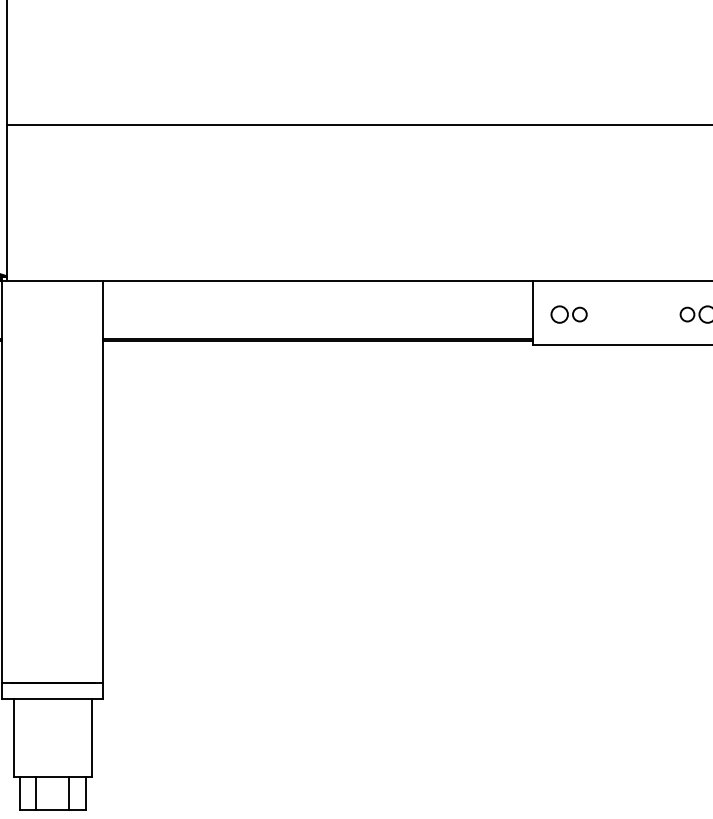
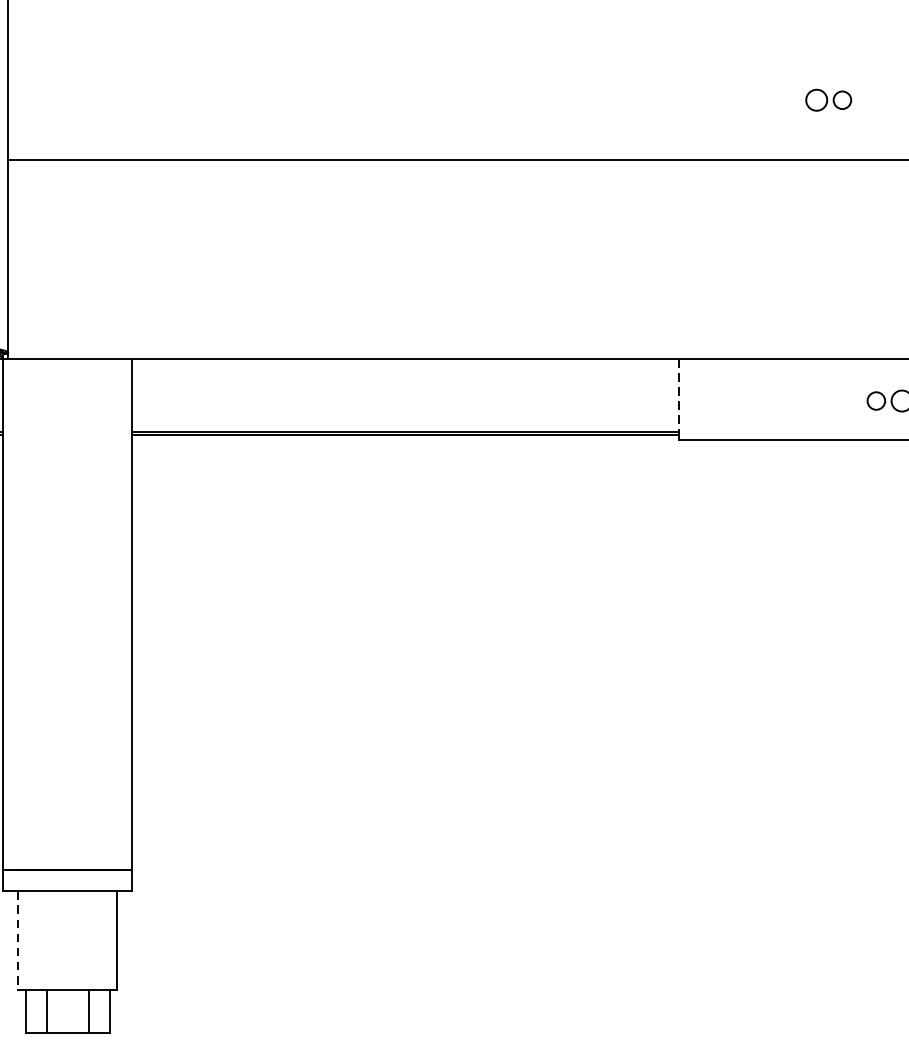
line: (532, 310) -> (678, 395), solid -> dashed
part: (568, 314) -> (827, 100), moved
line: (14, 738) -> (18, 941), solid -> dashed

